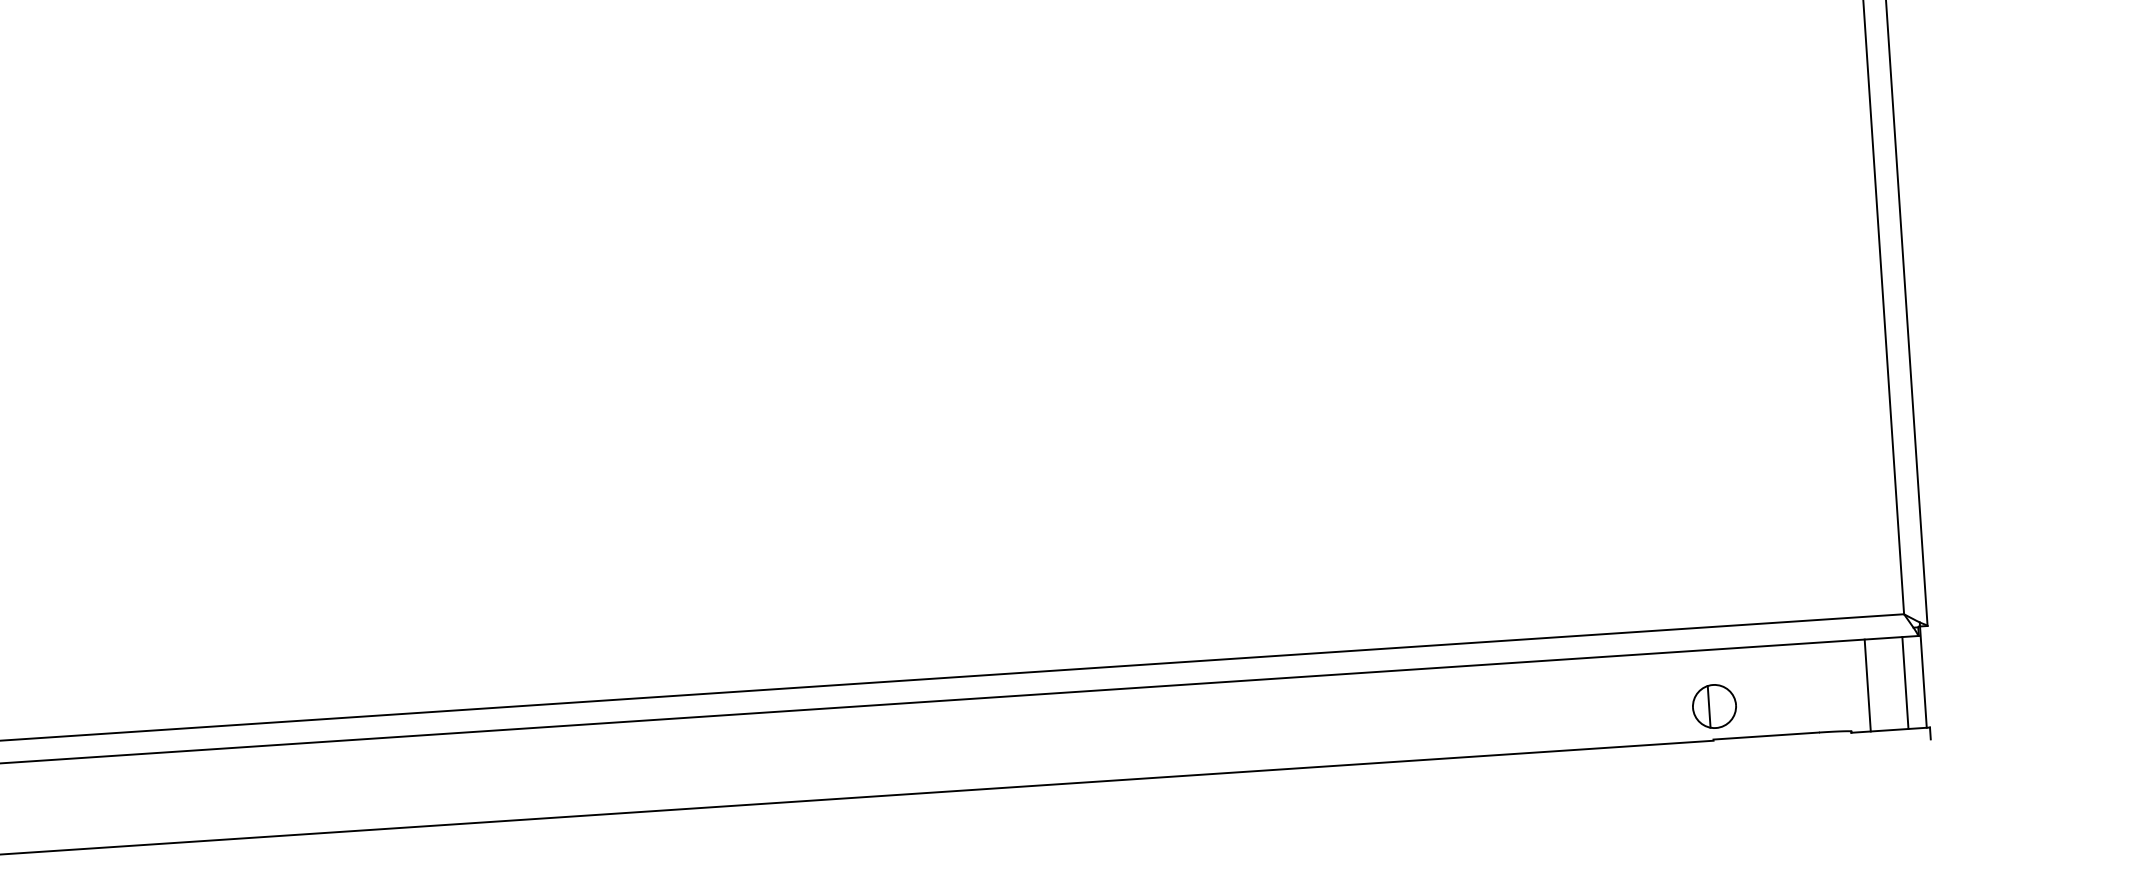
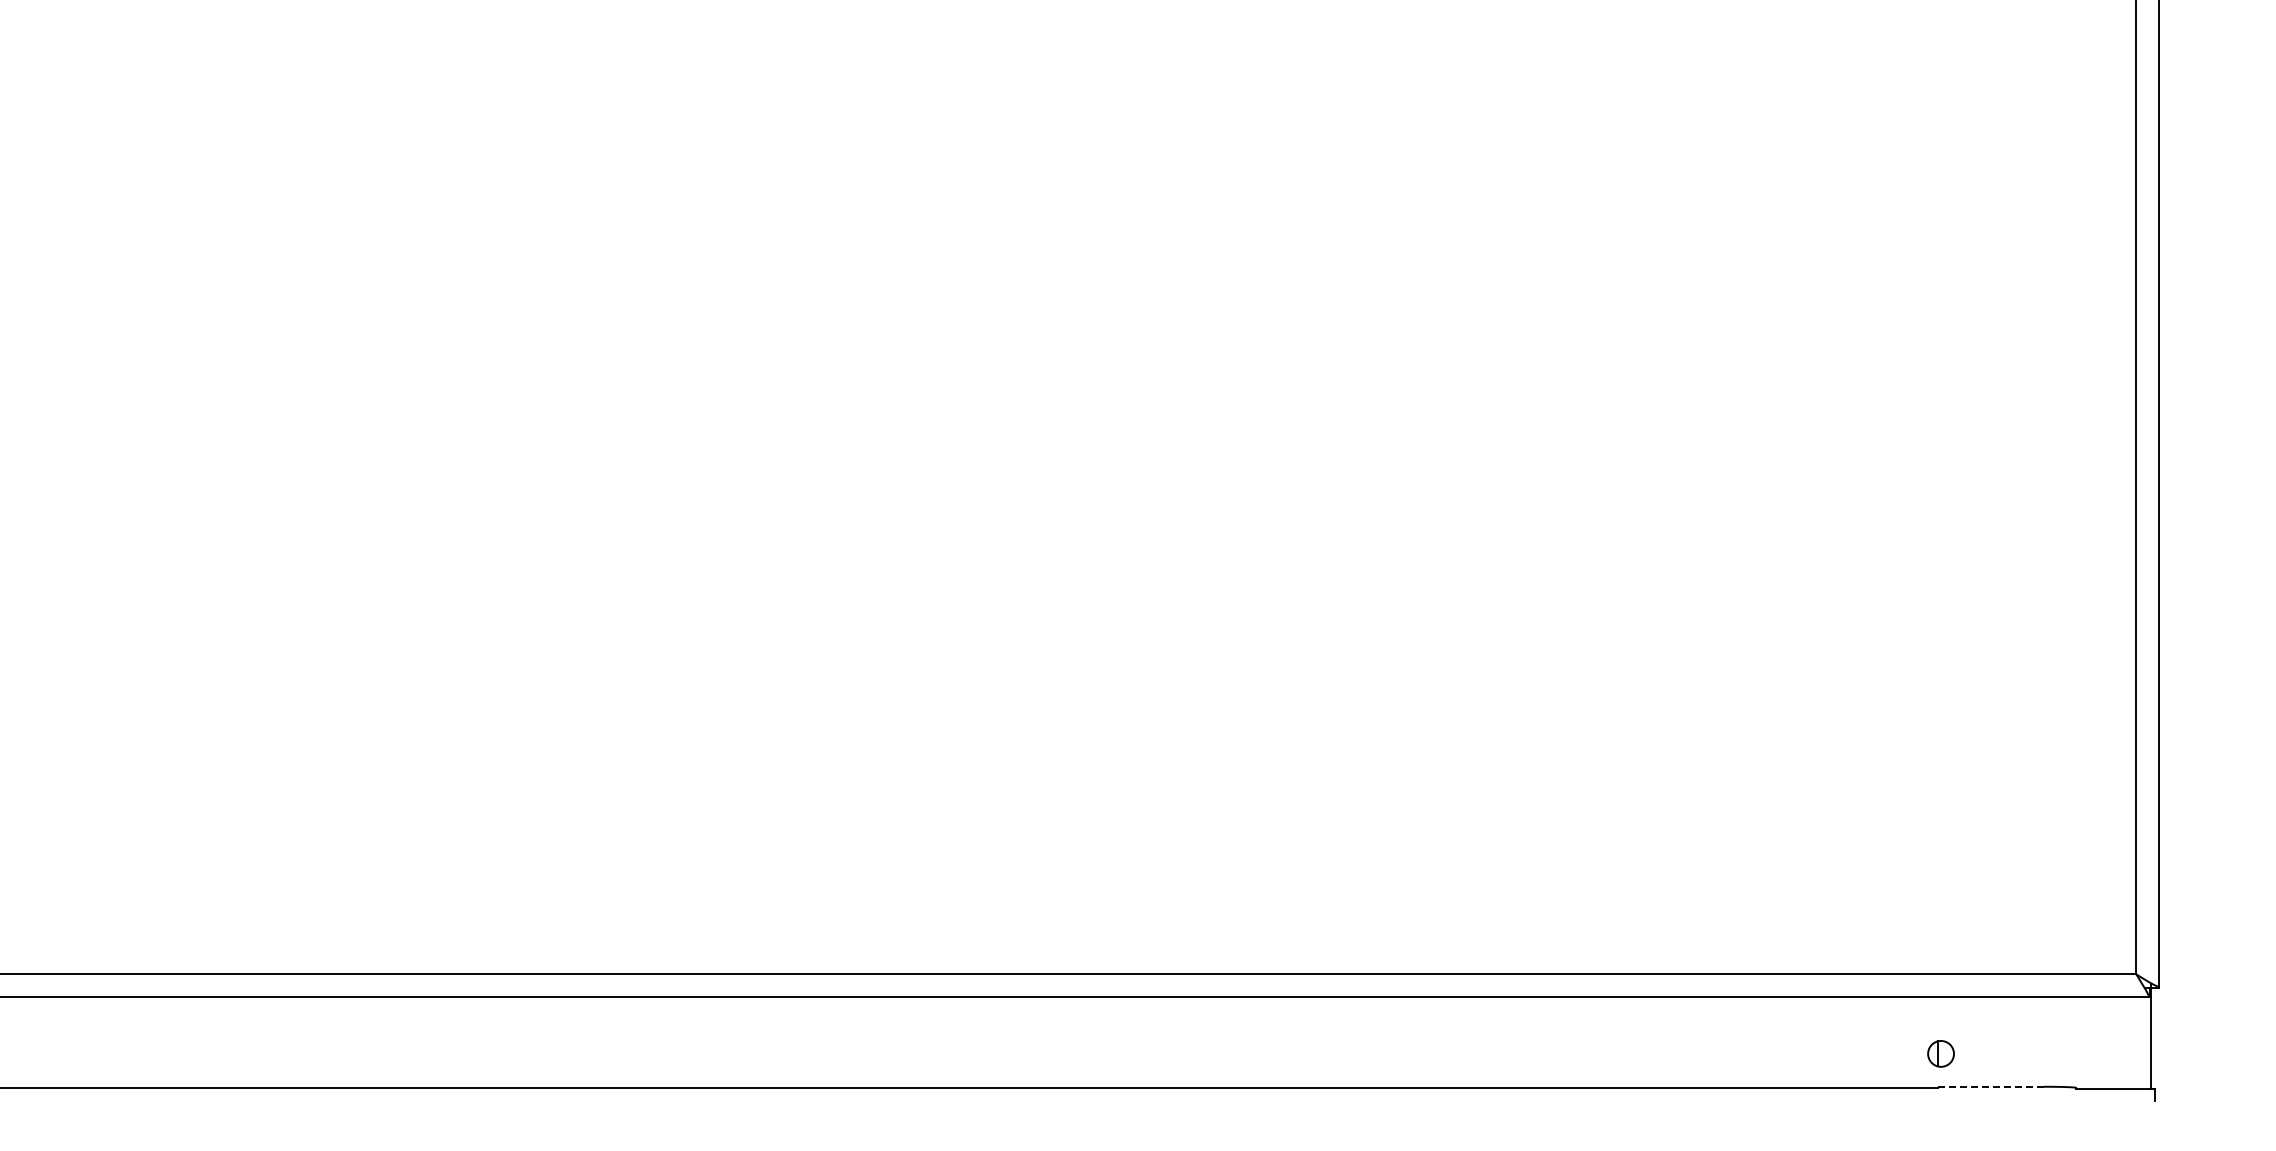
line: (1905, 683) -> (2133, 1043), removed
line: (1867, 685) -> (2095, 1043), removed
part: (1713, 706) -> (1940, 1053), size x0.6
line: (1766, 735) -> (1990, 1086), solid -> dashed

